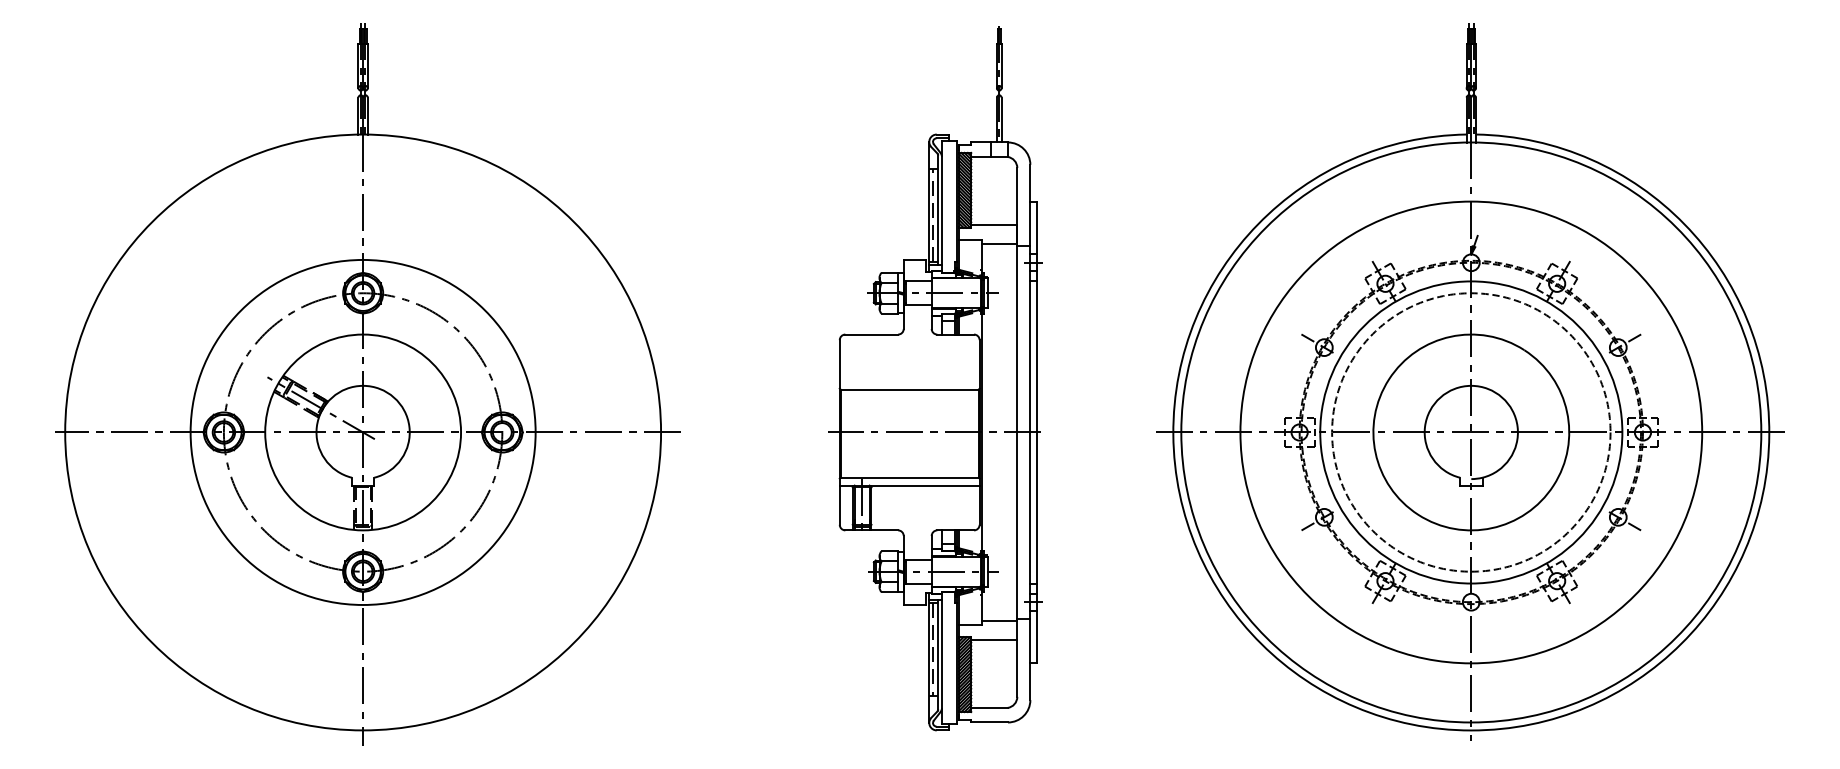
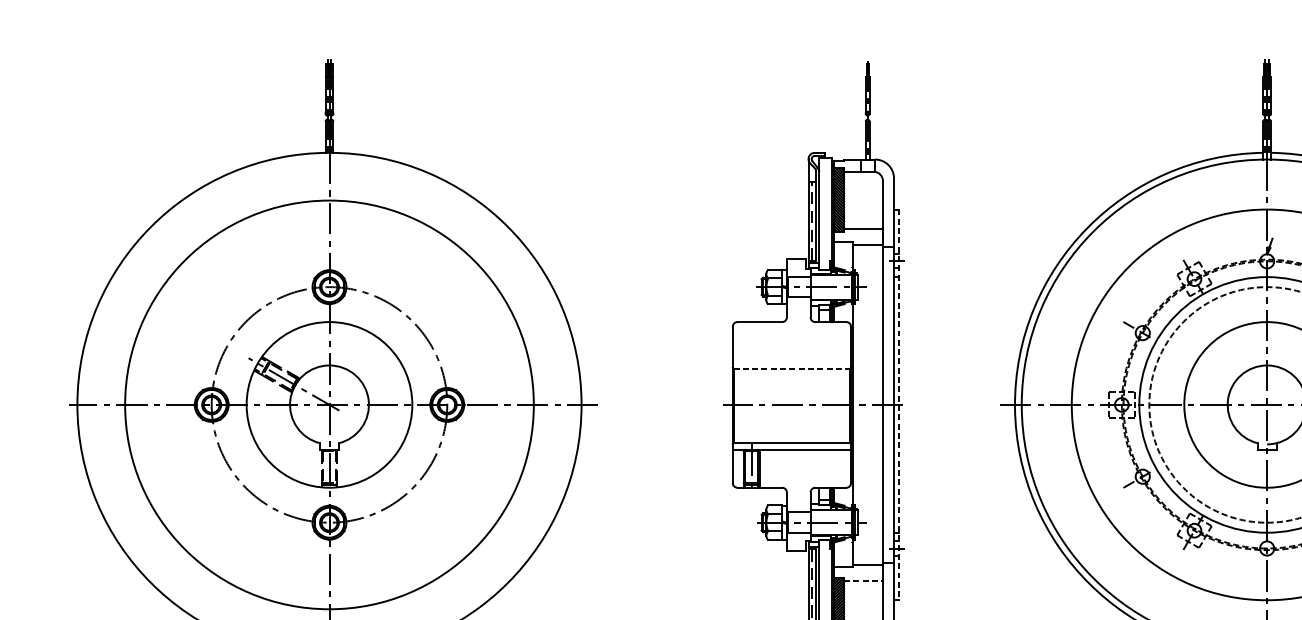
line: (910, 389) -> (792, 368), solid -> dashed
circle: (362, 431) -> (328, 404), size x1.4
line: (1036, 432) -> (899, 404), solid -> dashed
line: (994, 640) -> (863, 580), solid -> dashed

